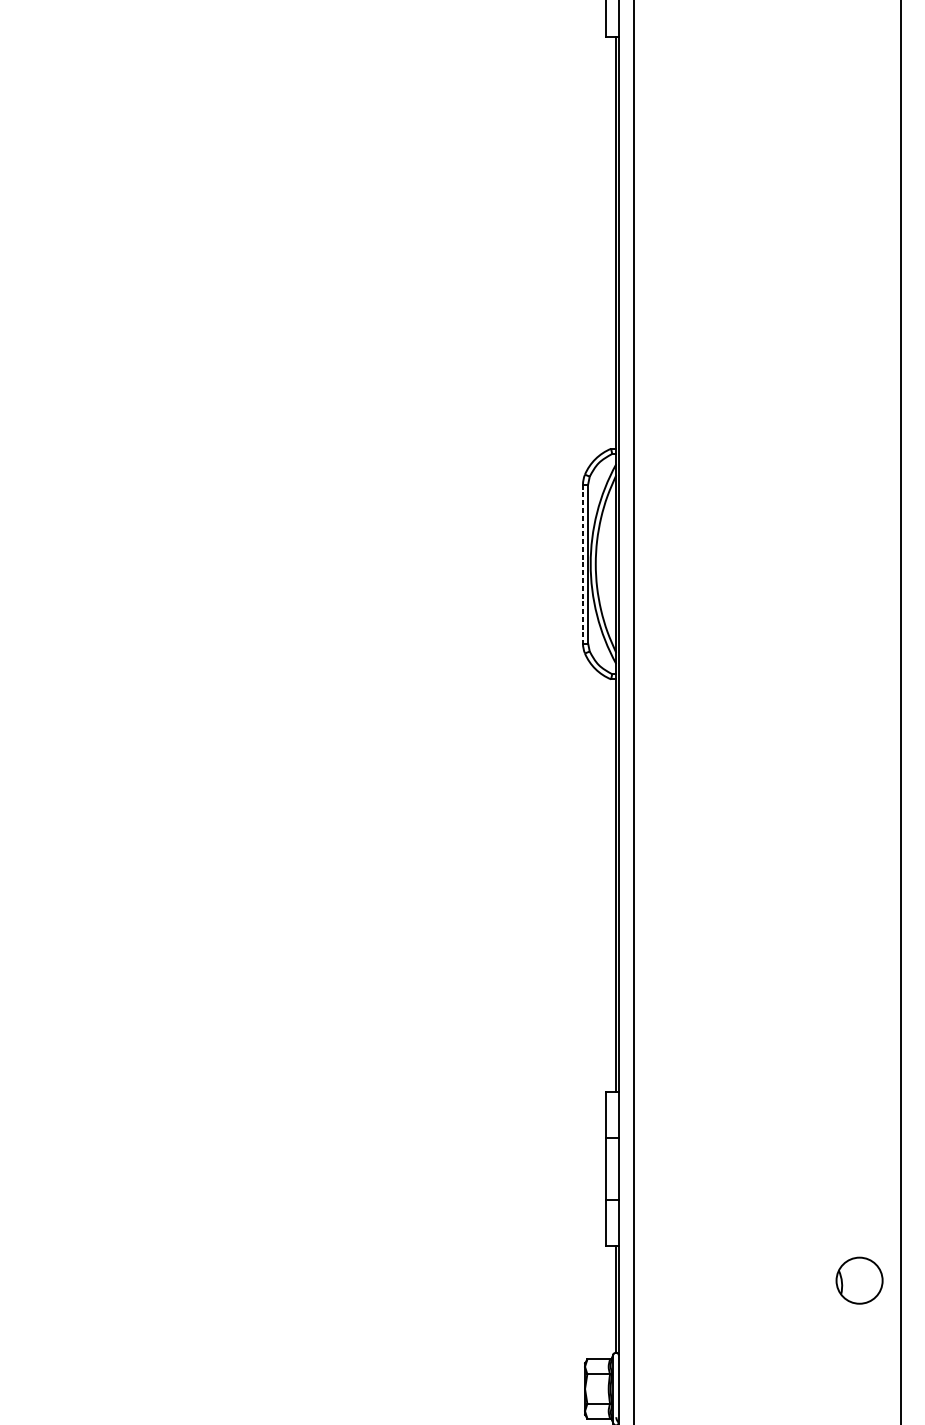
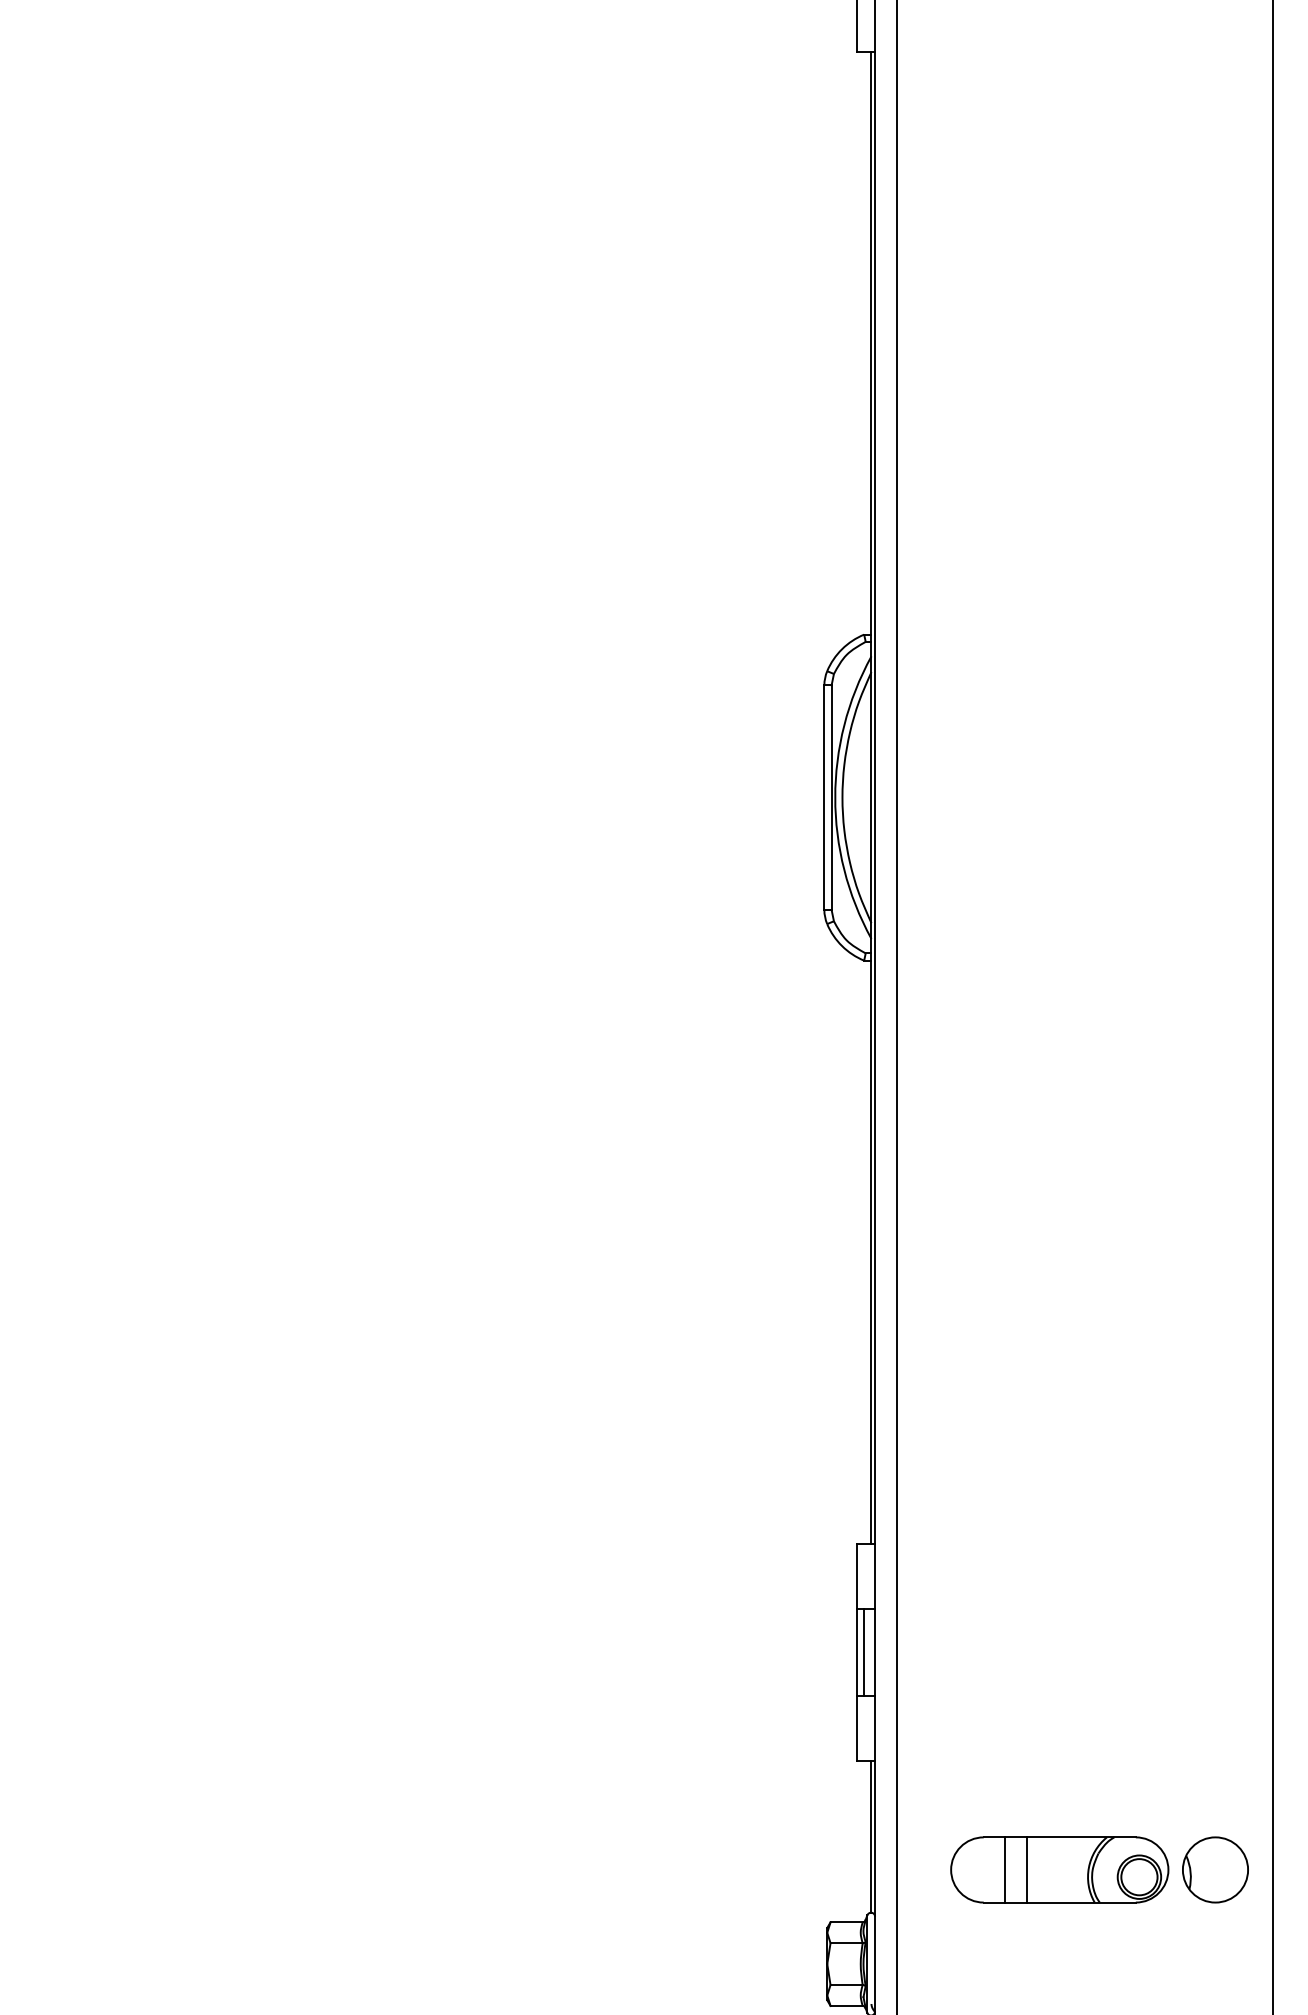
line: (583, 564) -> (824, 798), dashed -> solid
line: (611, 1168) -> (864, 1652), added
part: (859, 1280) -> (1215, 1869), moved
part: (749, 1322) -> (1059, 1869), added

